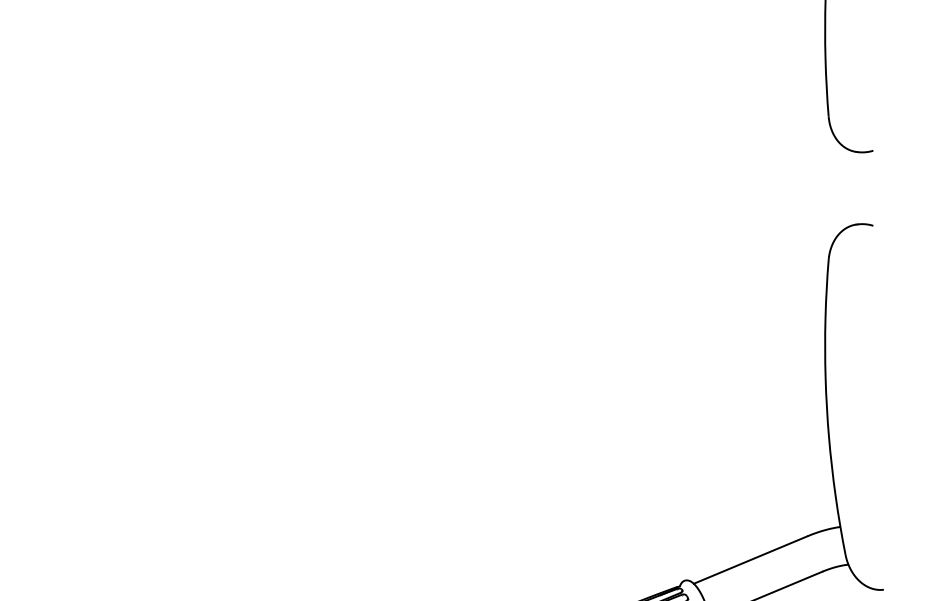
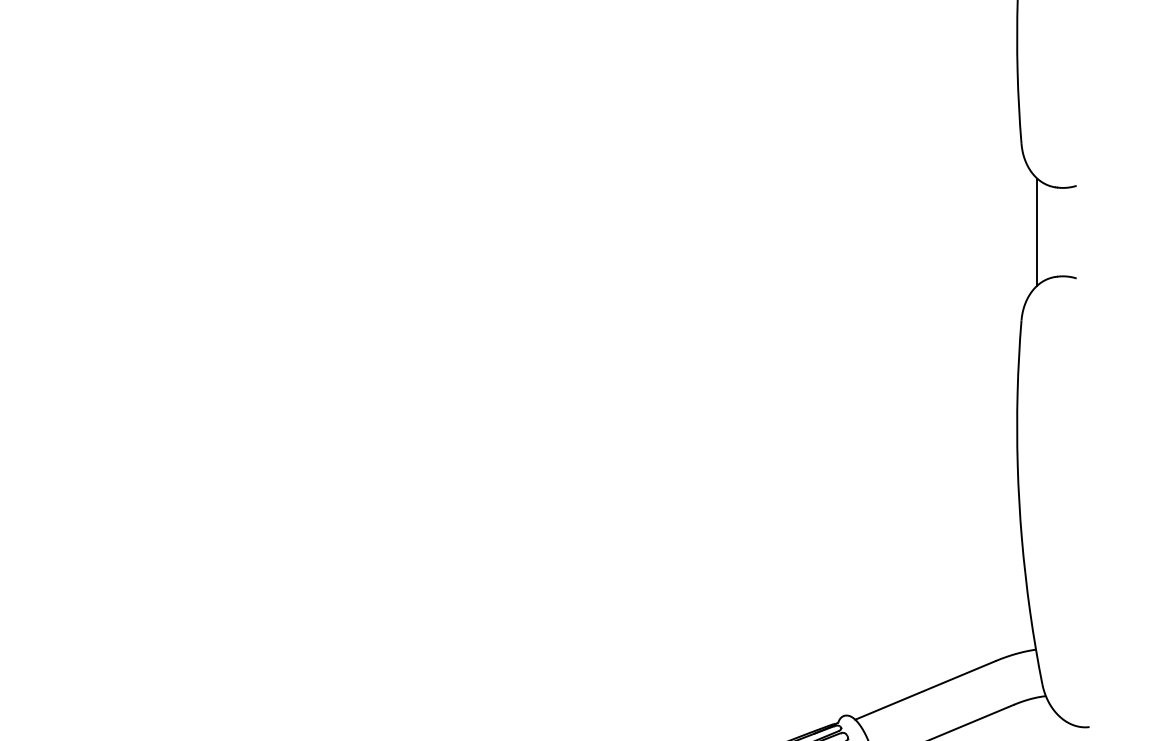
line: (841, 187) -> (1037, 231), added

